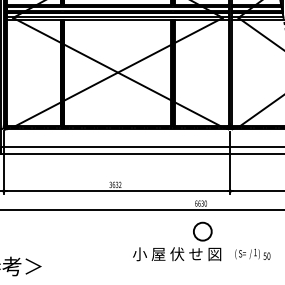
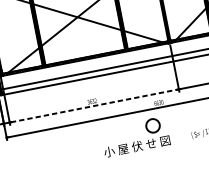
line: (117, 191) -> (94, 106), solid -> dashed
part: (178, 247) -> (137, 141), moved

